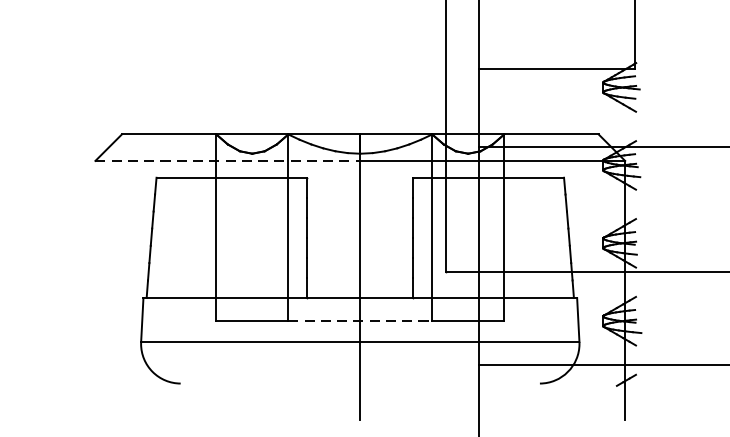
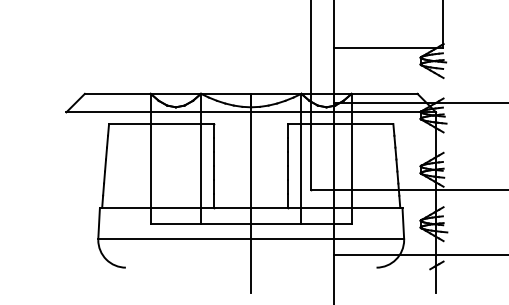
line: (228, 161) -> (159, 112), dashed -> solid
line: (360, 321) -> (251, 224), dashed -> solid

